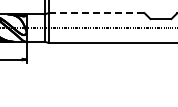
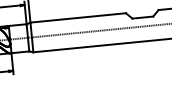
line: (96, 13) -> (78, 18), dashed -> solid

